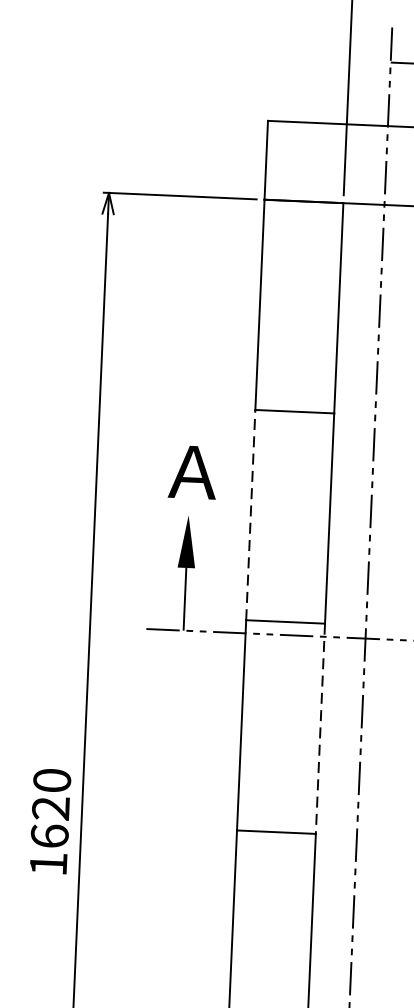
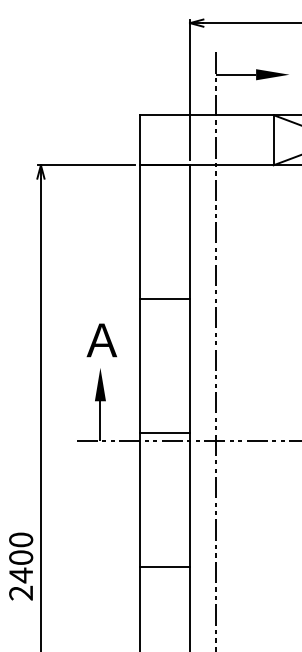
line: (250, 514) -> (139, 365), dashed -> solid
line: (321, 728) -> (190, 499), dashed -> solid
text: (50, 836) -> (21, 575), 1620 -> 2400

